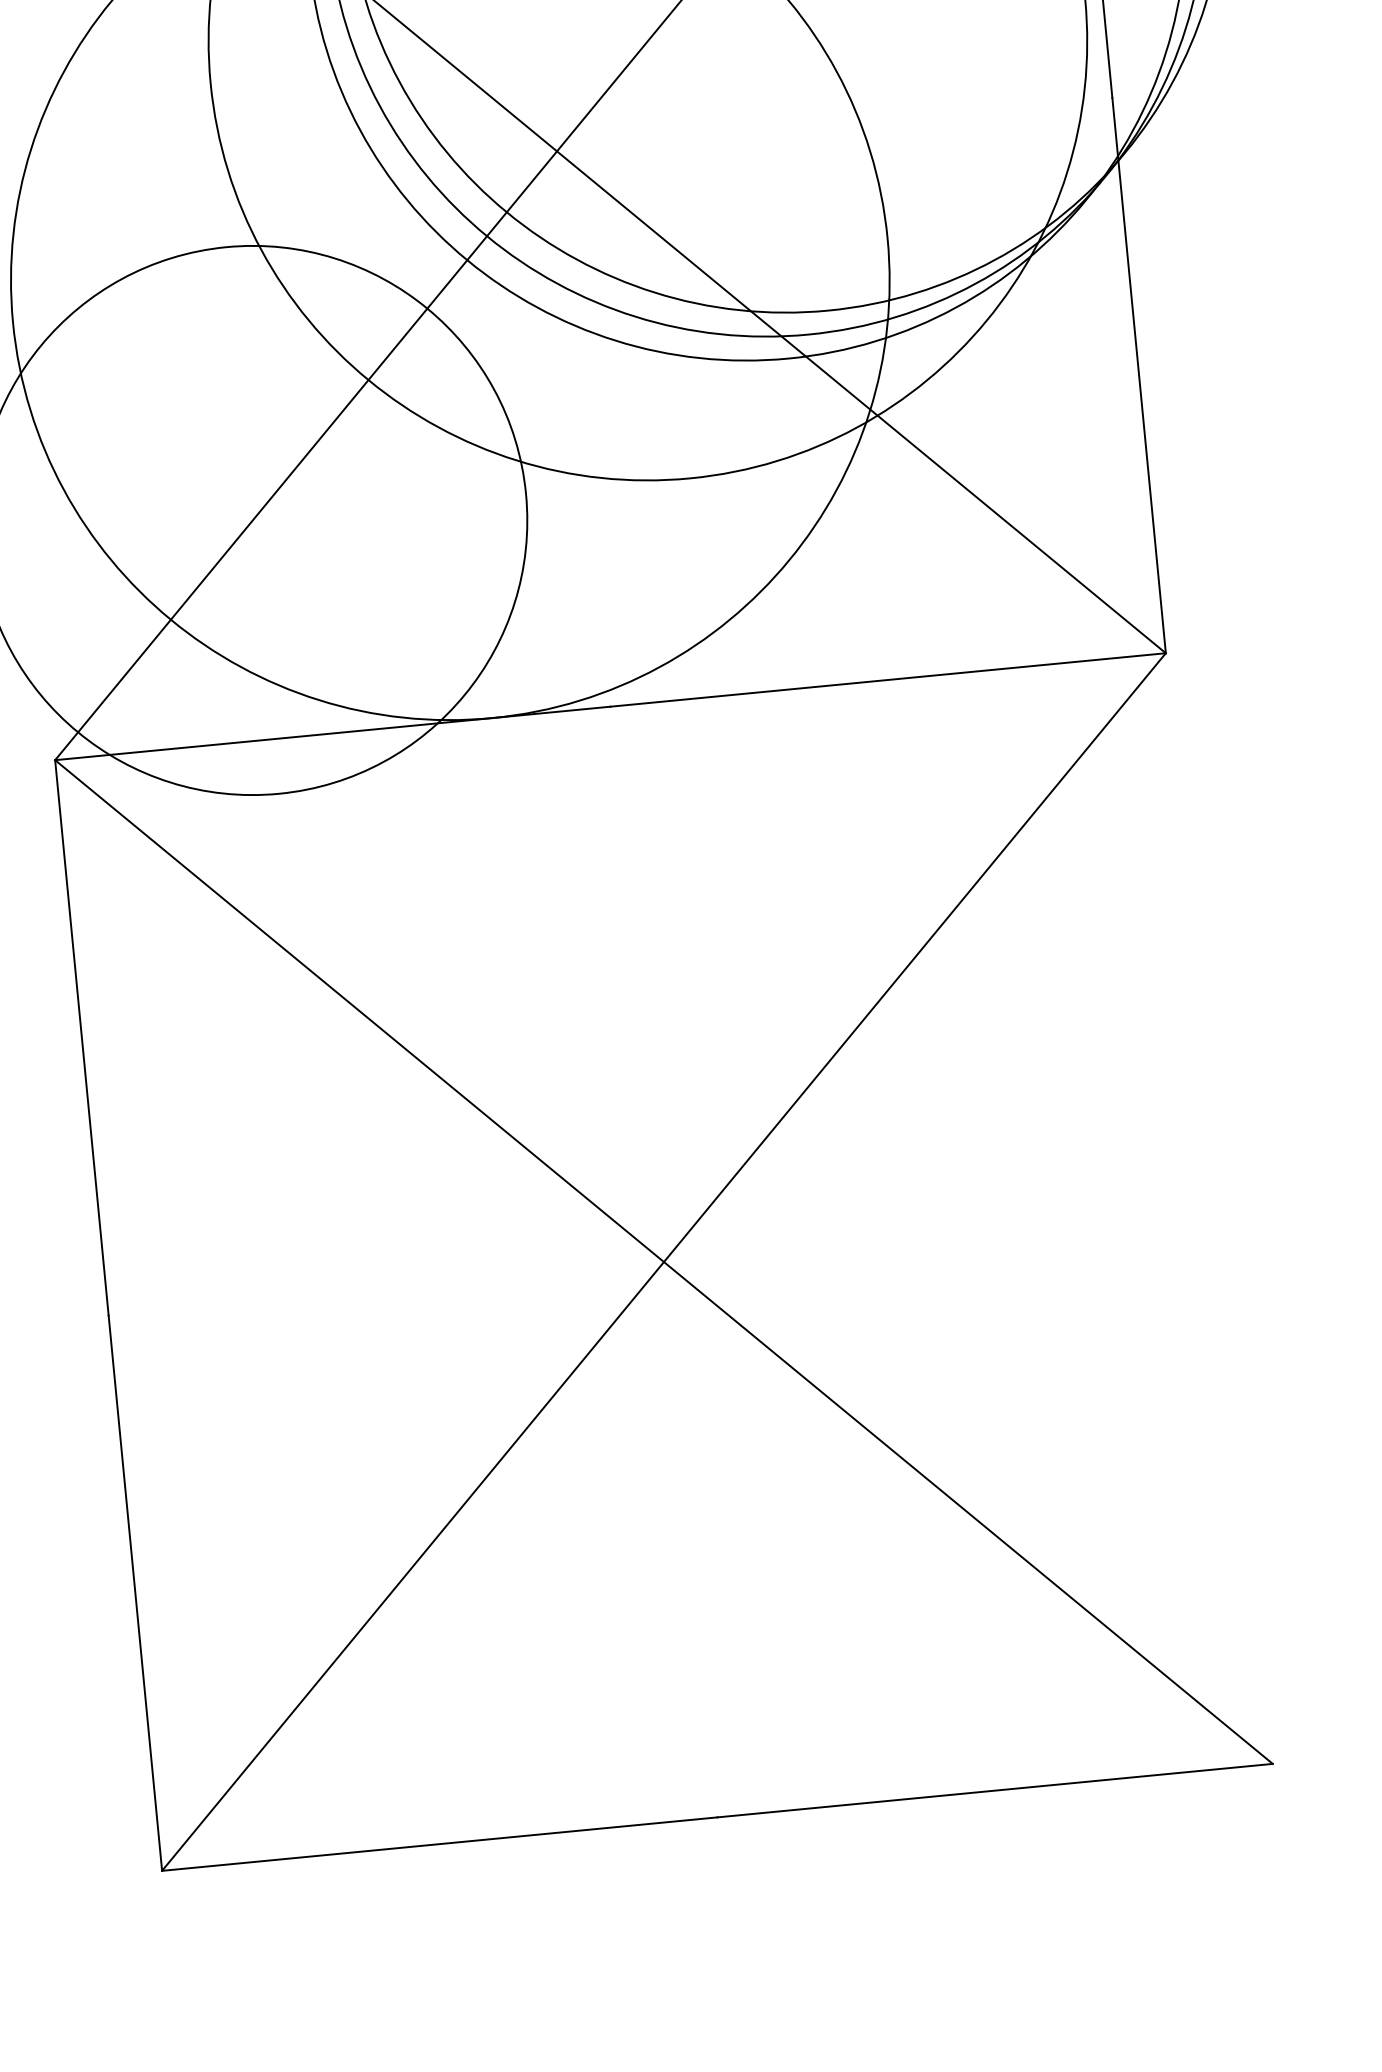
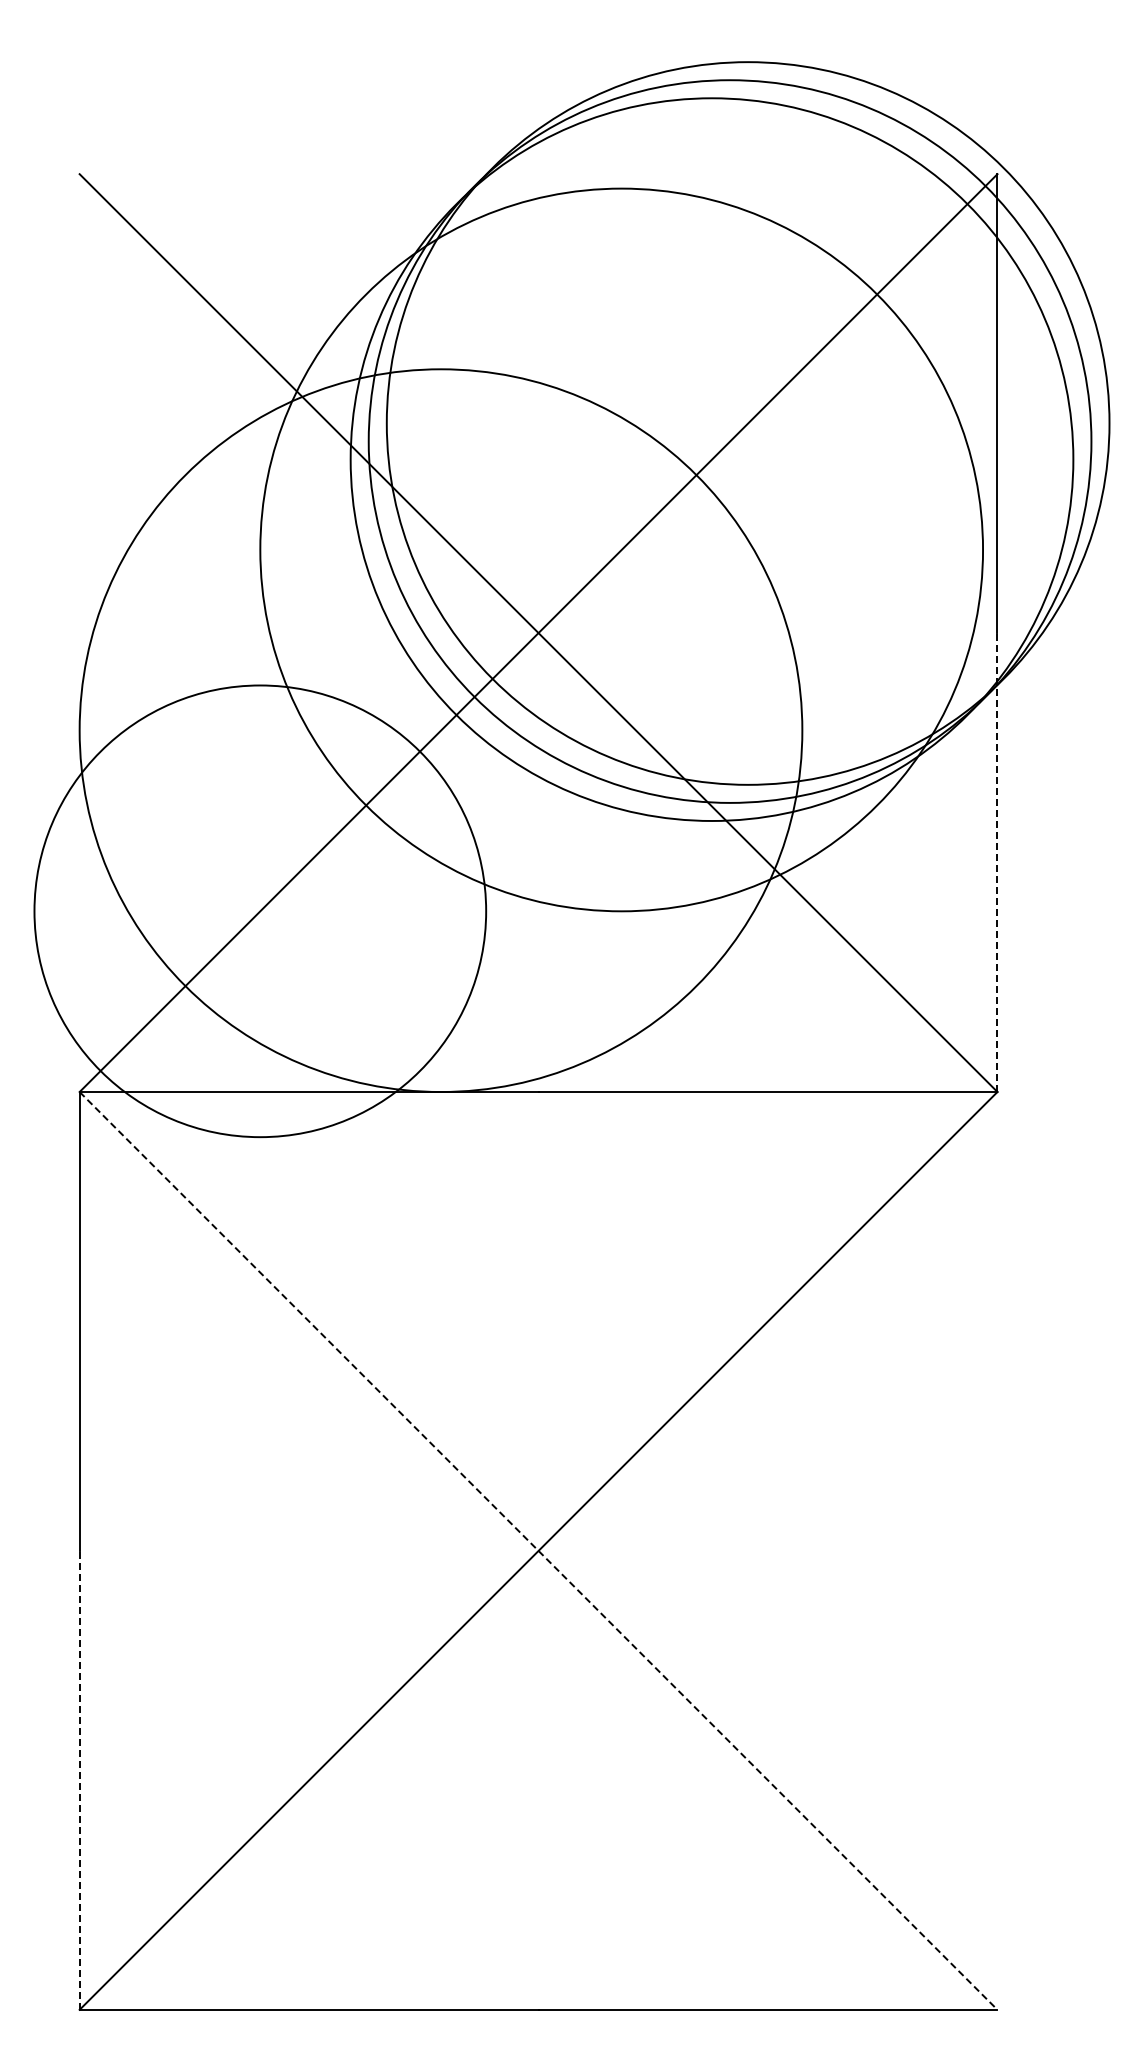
line: (1139, 375) -> (997, 862), solid -> dashed
line: (663, 1262) -> (538, 1551), solid -> dashed
line: (135, 1592) -> (79, 1779), solid -> dashed

